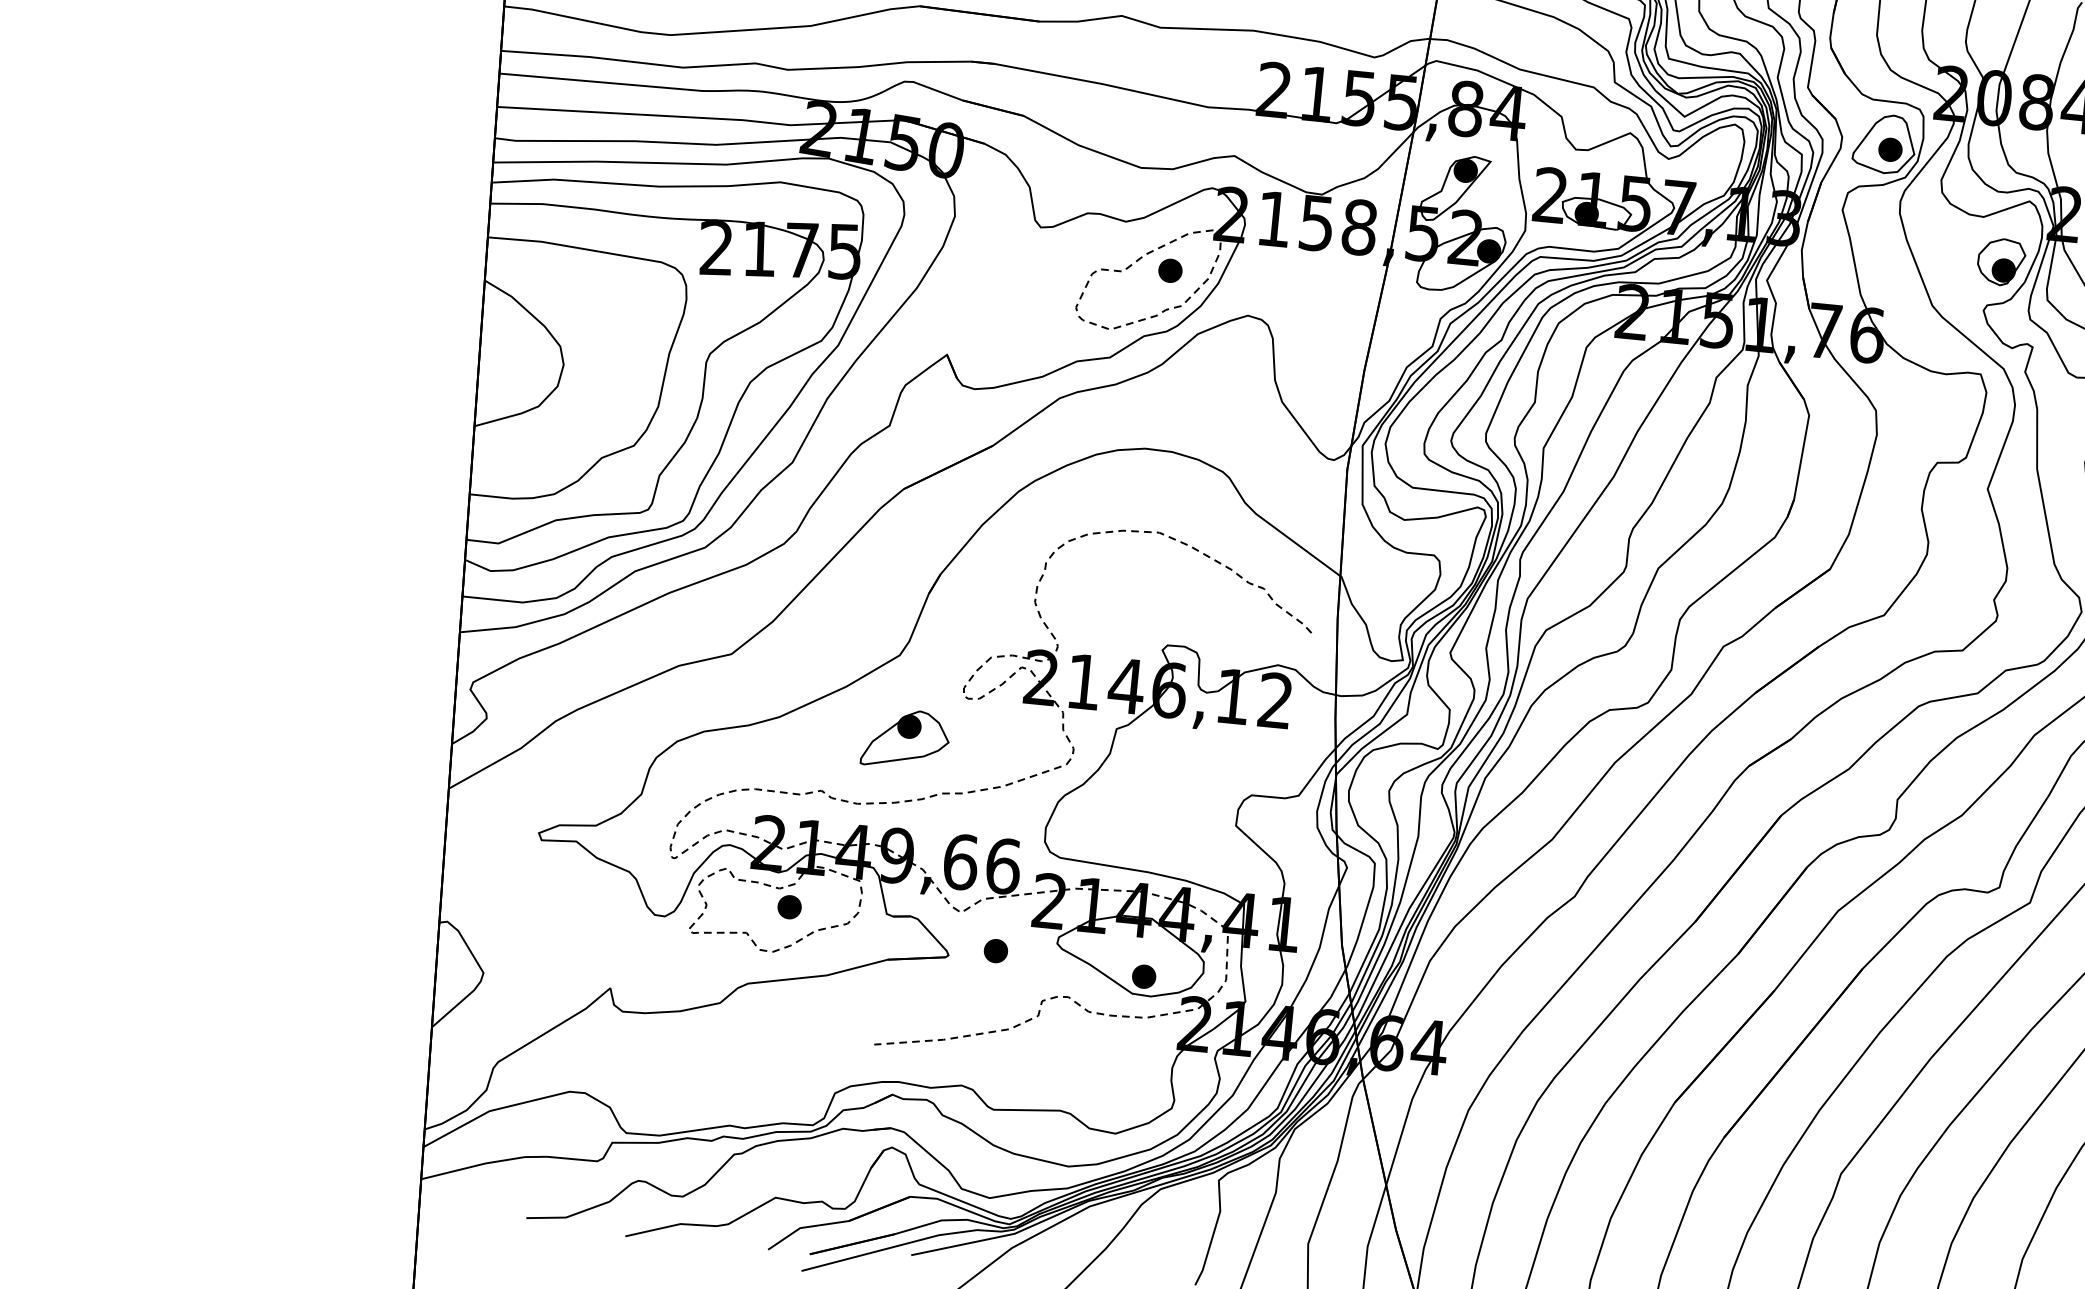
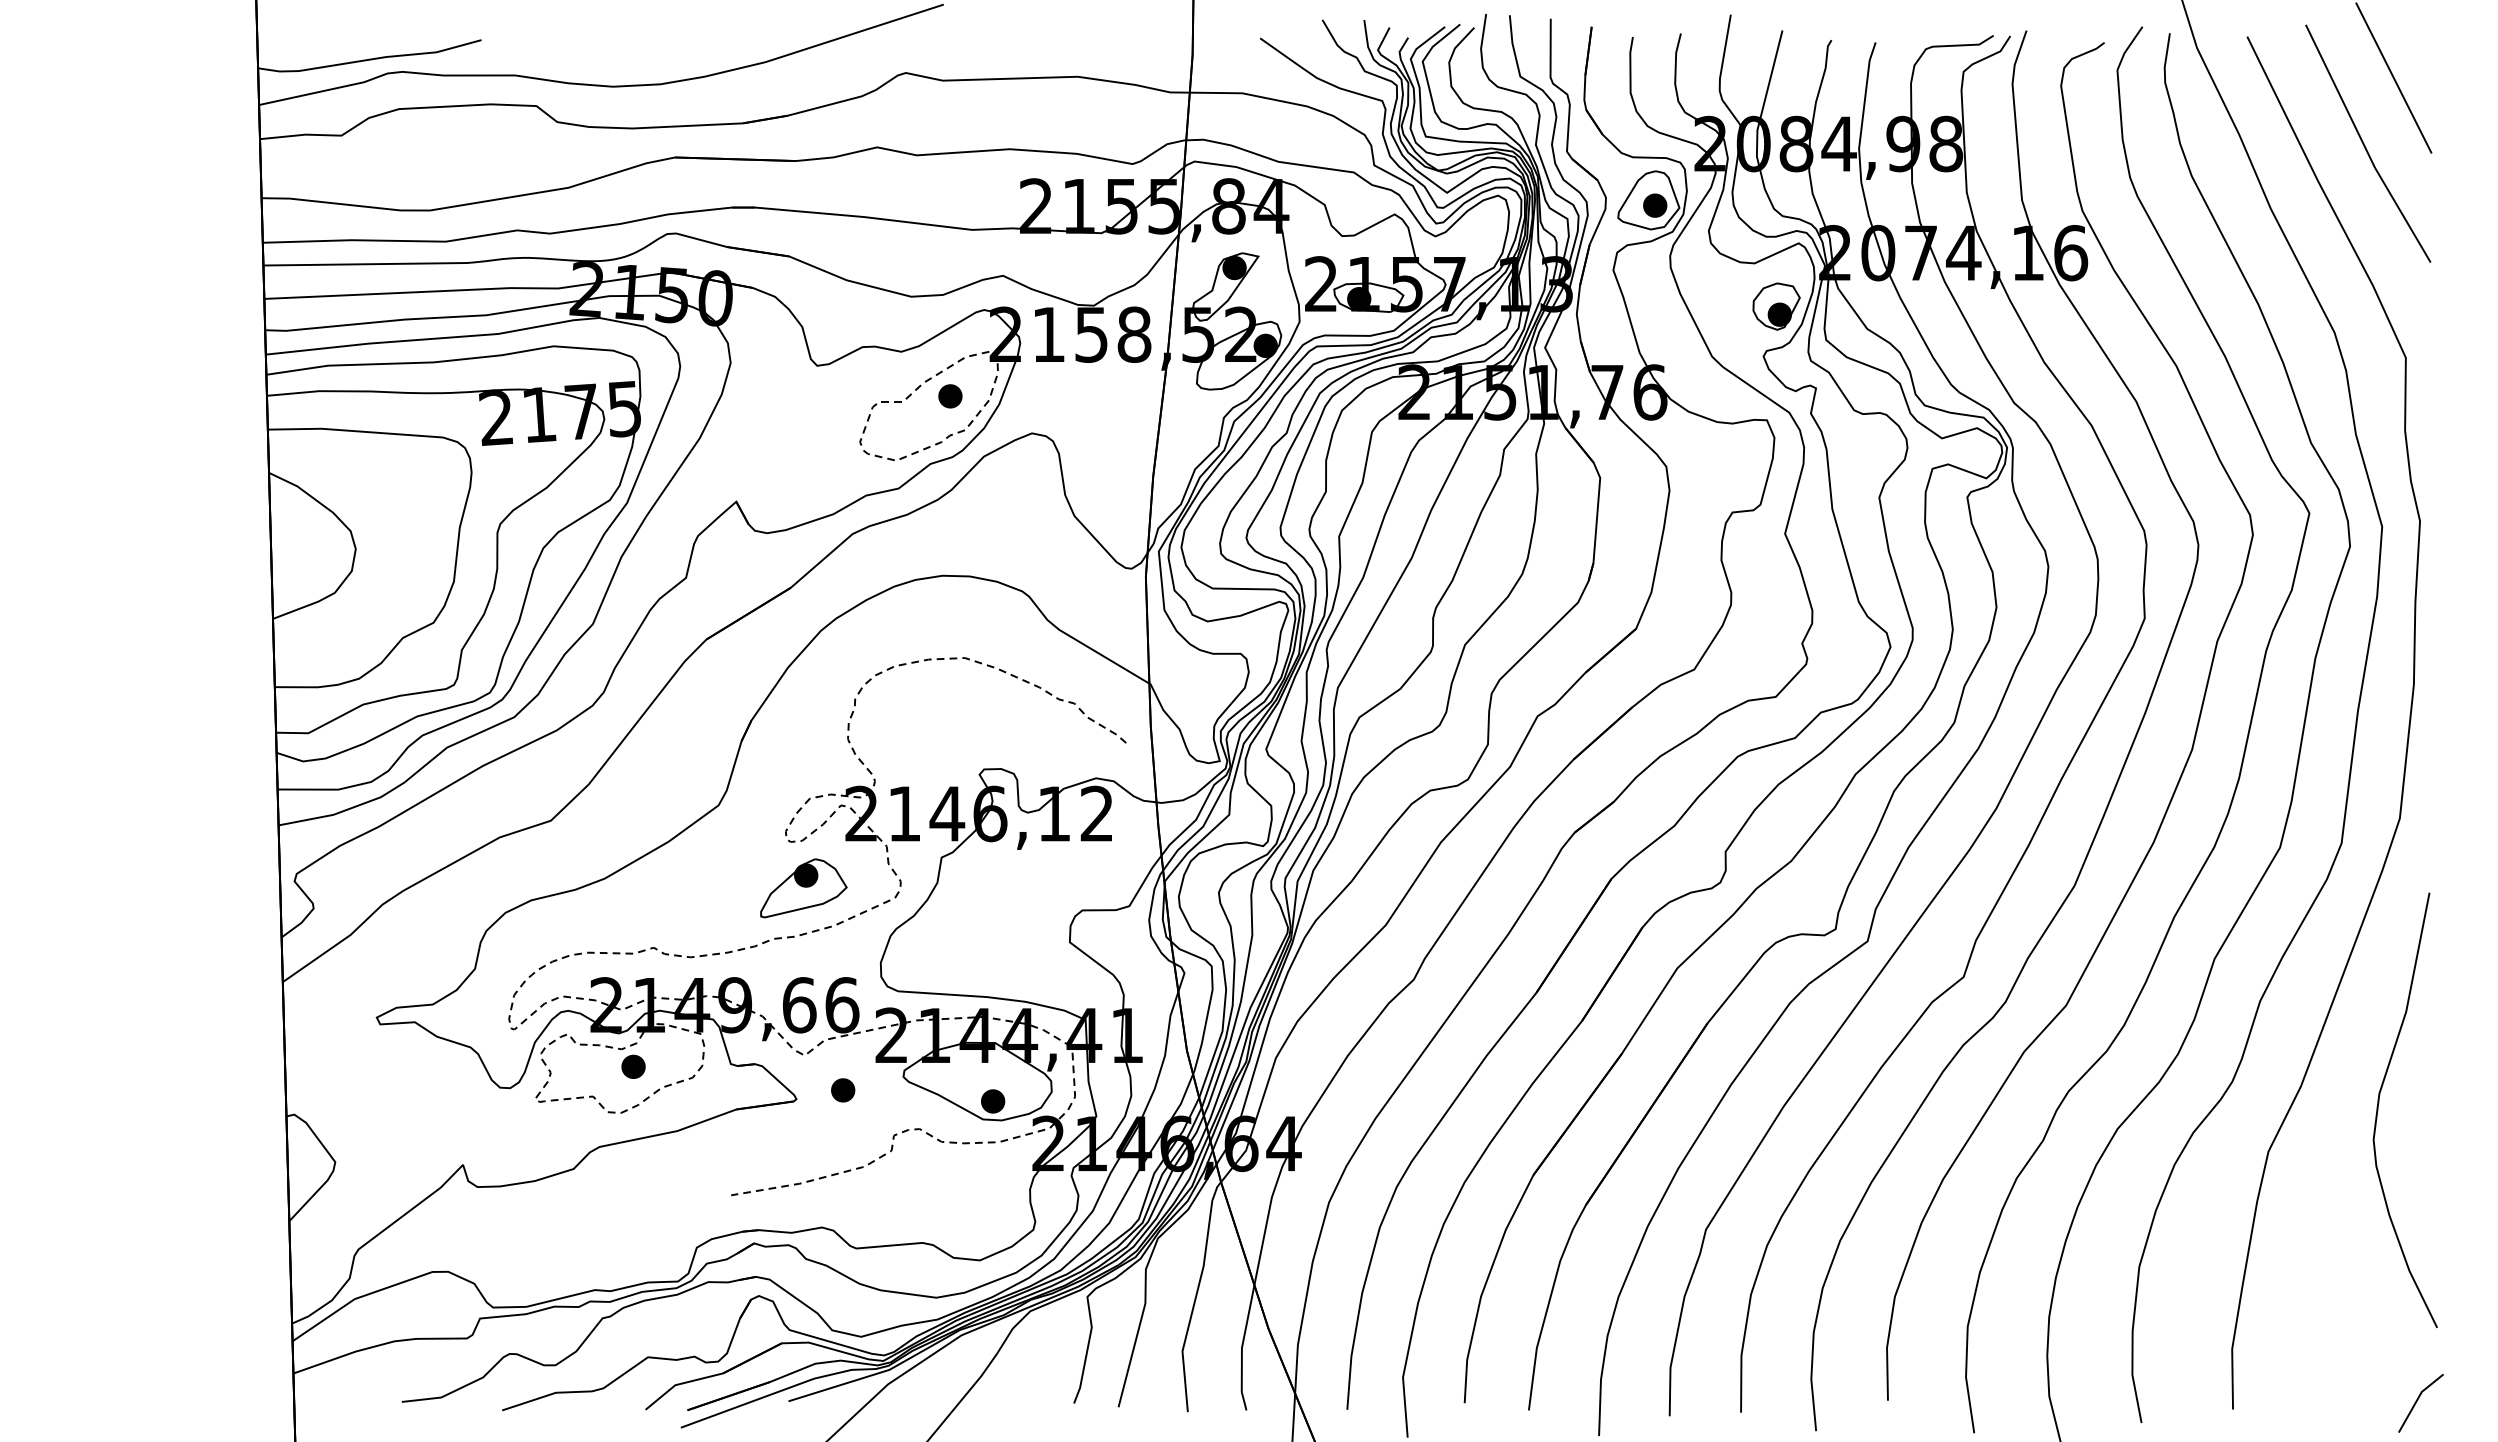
part: (905, 739) -> (803, 888), moved

